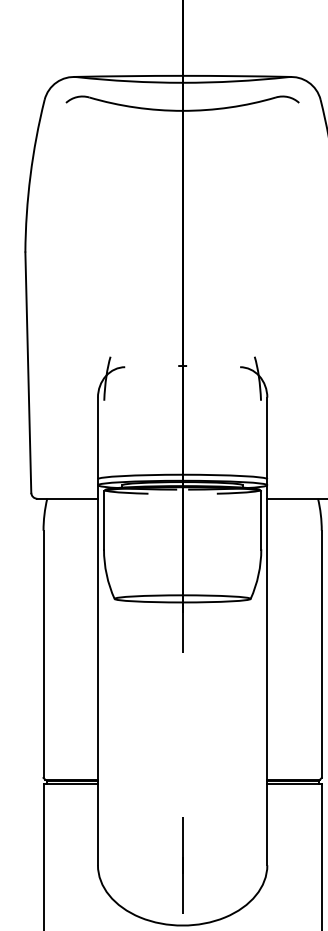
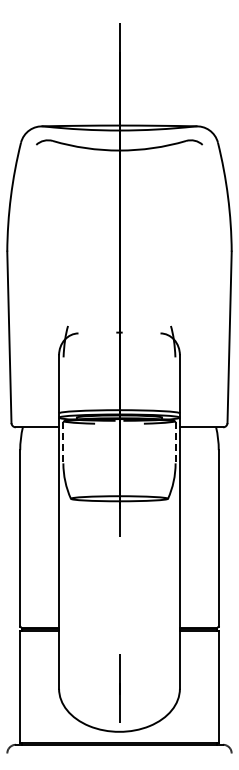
line: (104, 520) -> (63, 442), solid -> dashed
line: (261, 520) -> (175, 442), solid -> dashed

